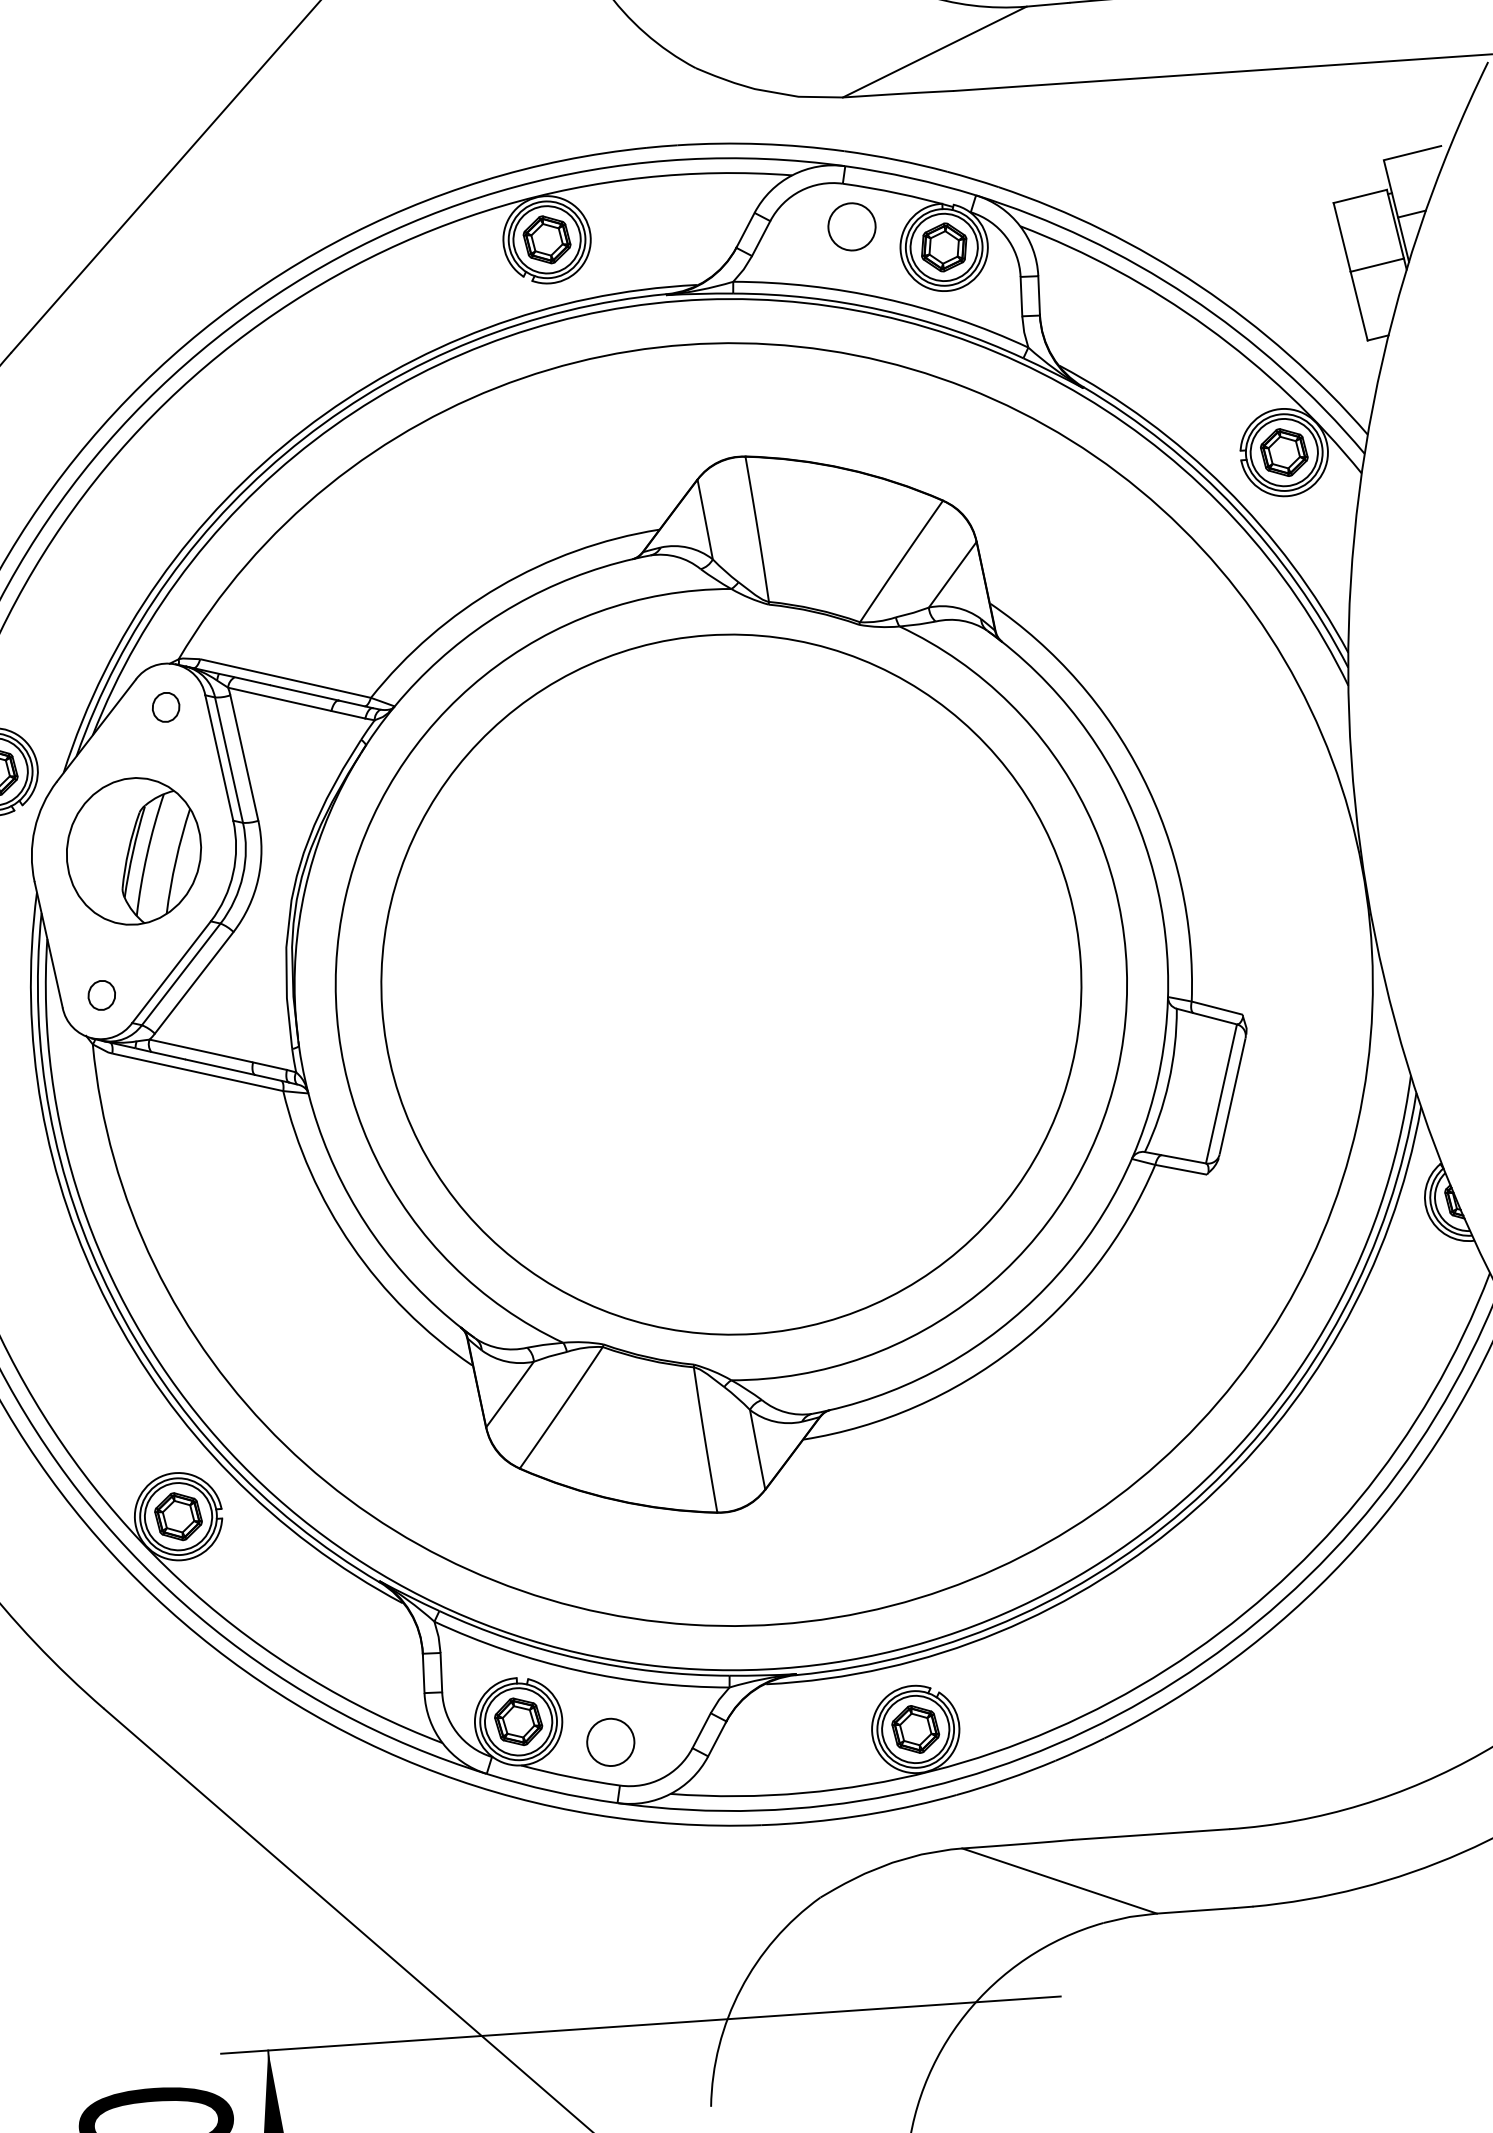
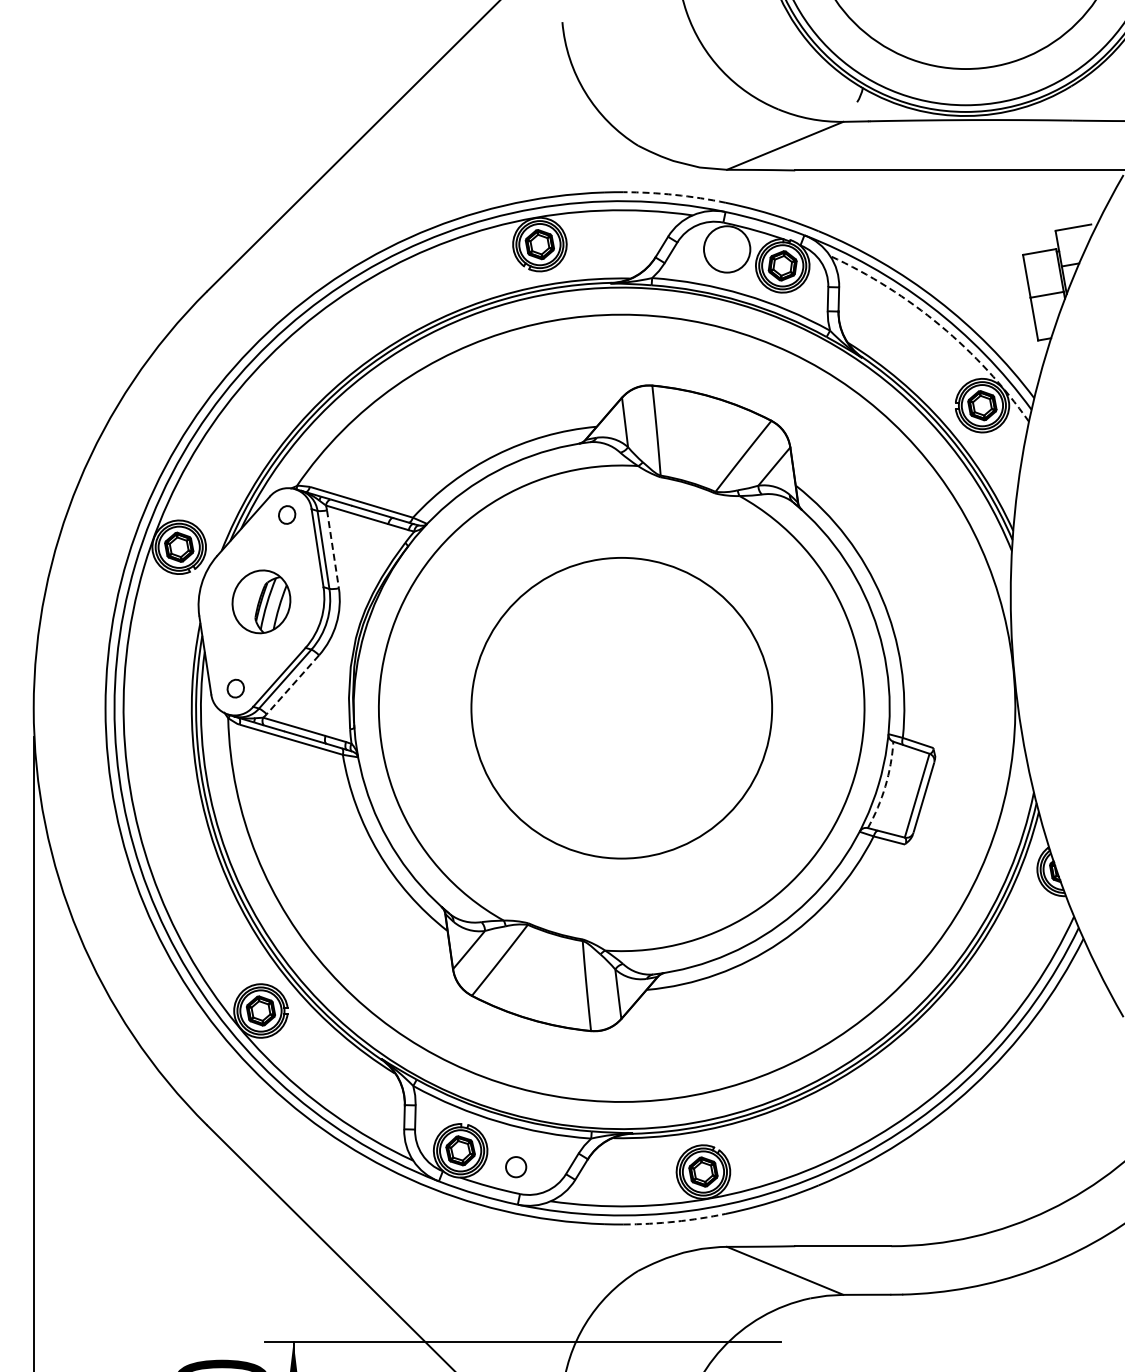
arc: (761, 143) -> (675, 194), solid -> dashed
circle: (850, 225) -> (726, 248), size x1.6
arc: (1207, 326) -> (940, 325), solid -> dashed
line: (245, 758) -> (333, 549), solid -> dashed
part: (133, 850) -> (261, 601), size x0.7
line: (193, 983) -> (292, 685), solid -> dashed
circle: (730, 983) -> (621, 707), size x0.7
arc: (1168, 1082) -> (885, 786), solid -> dashed
circle: (609, 1741) -> (515, 1166), size x0.7
arc: (875, 1812) -> (675, 1221), solid -> dashed

